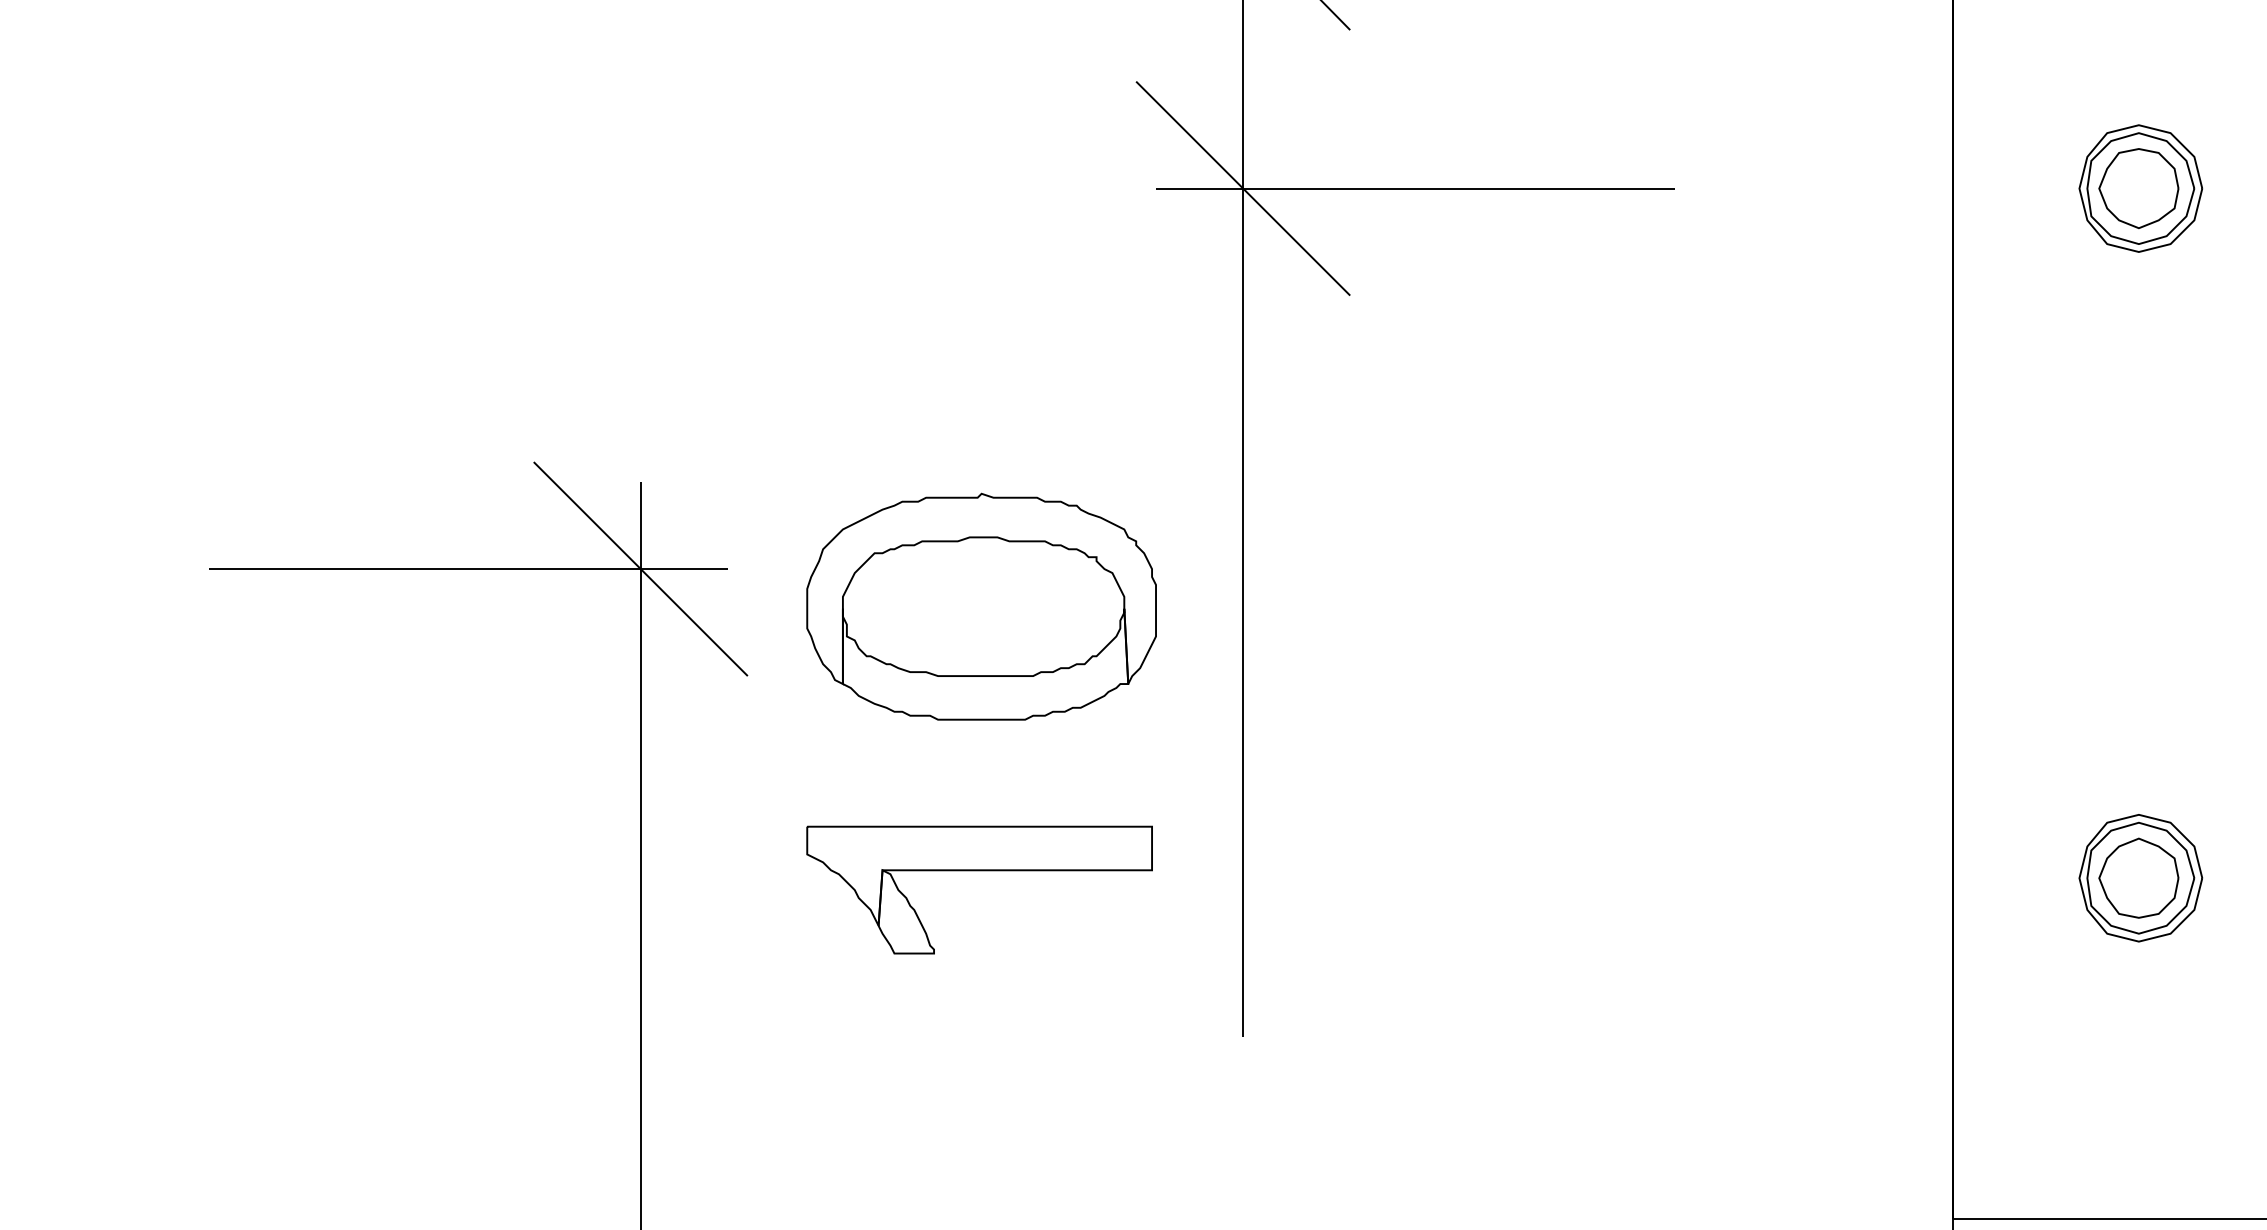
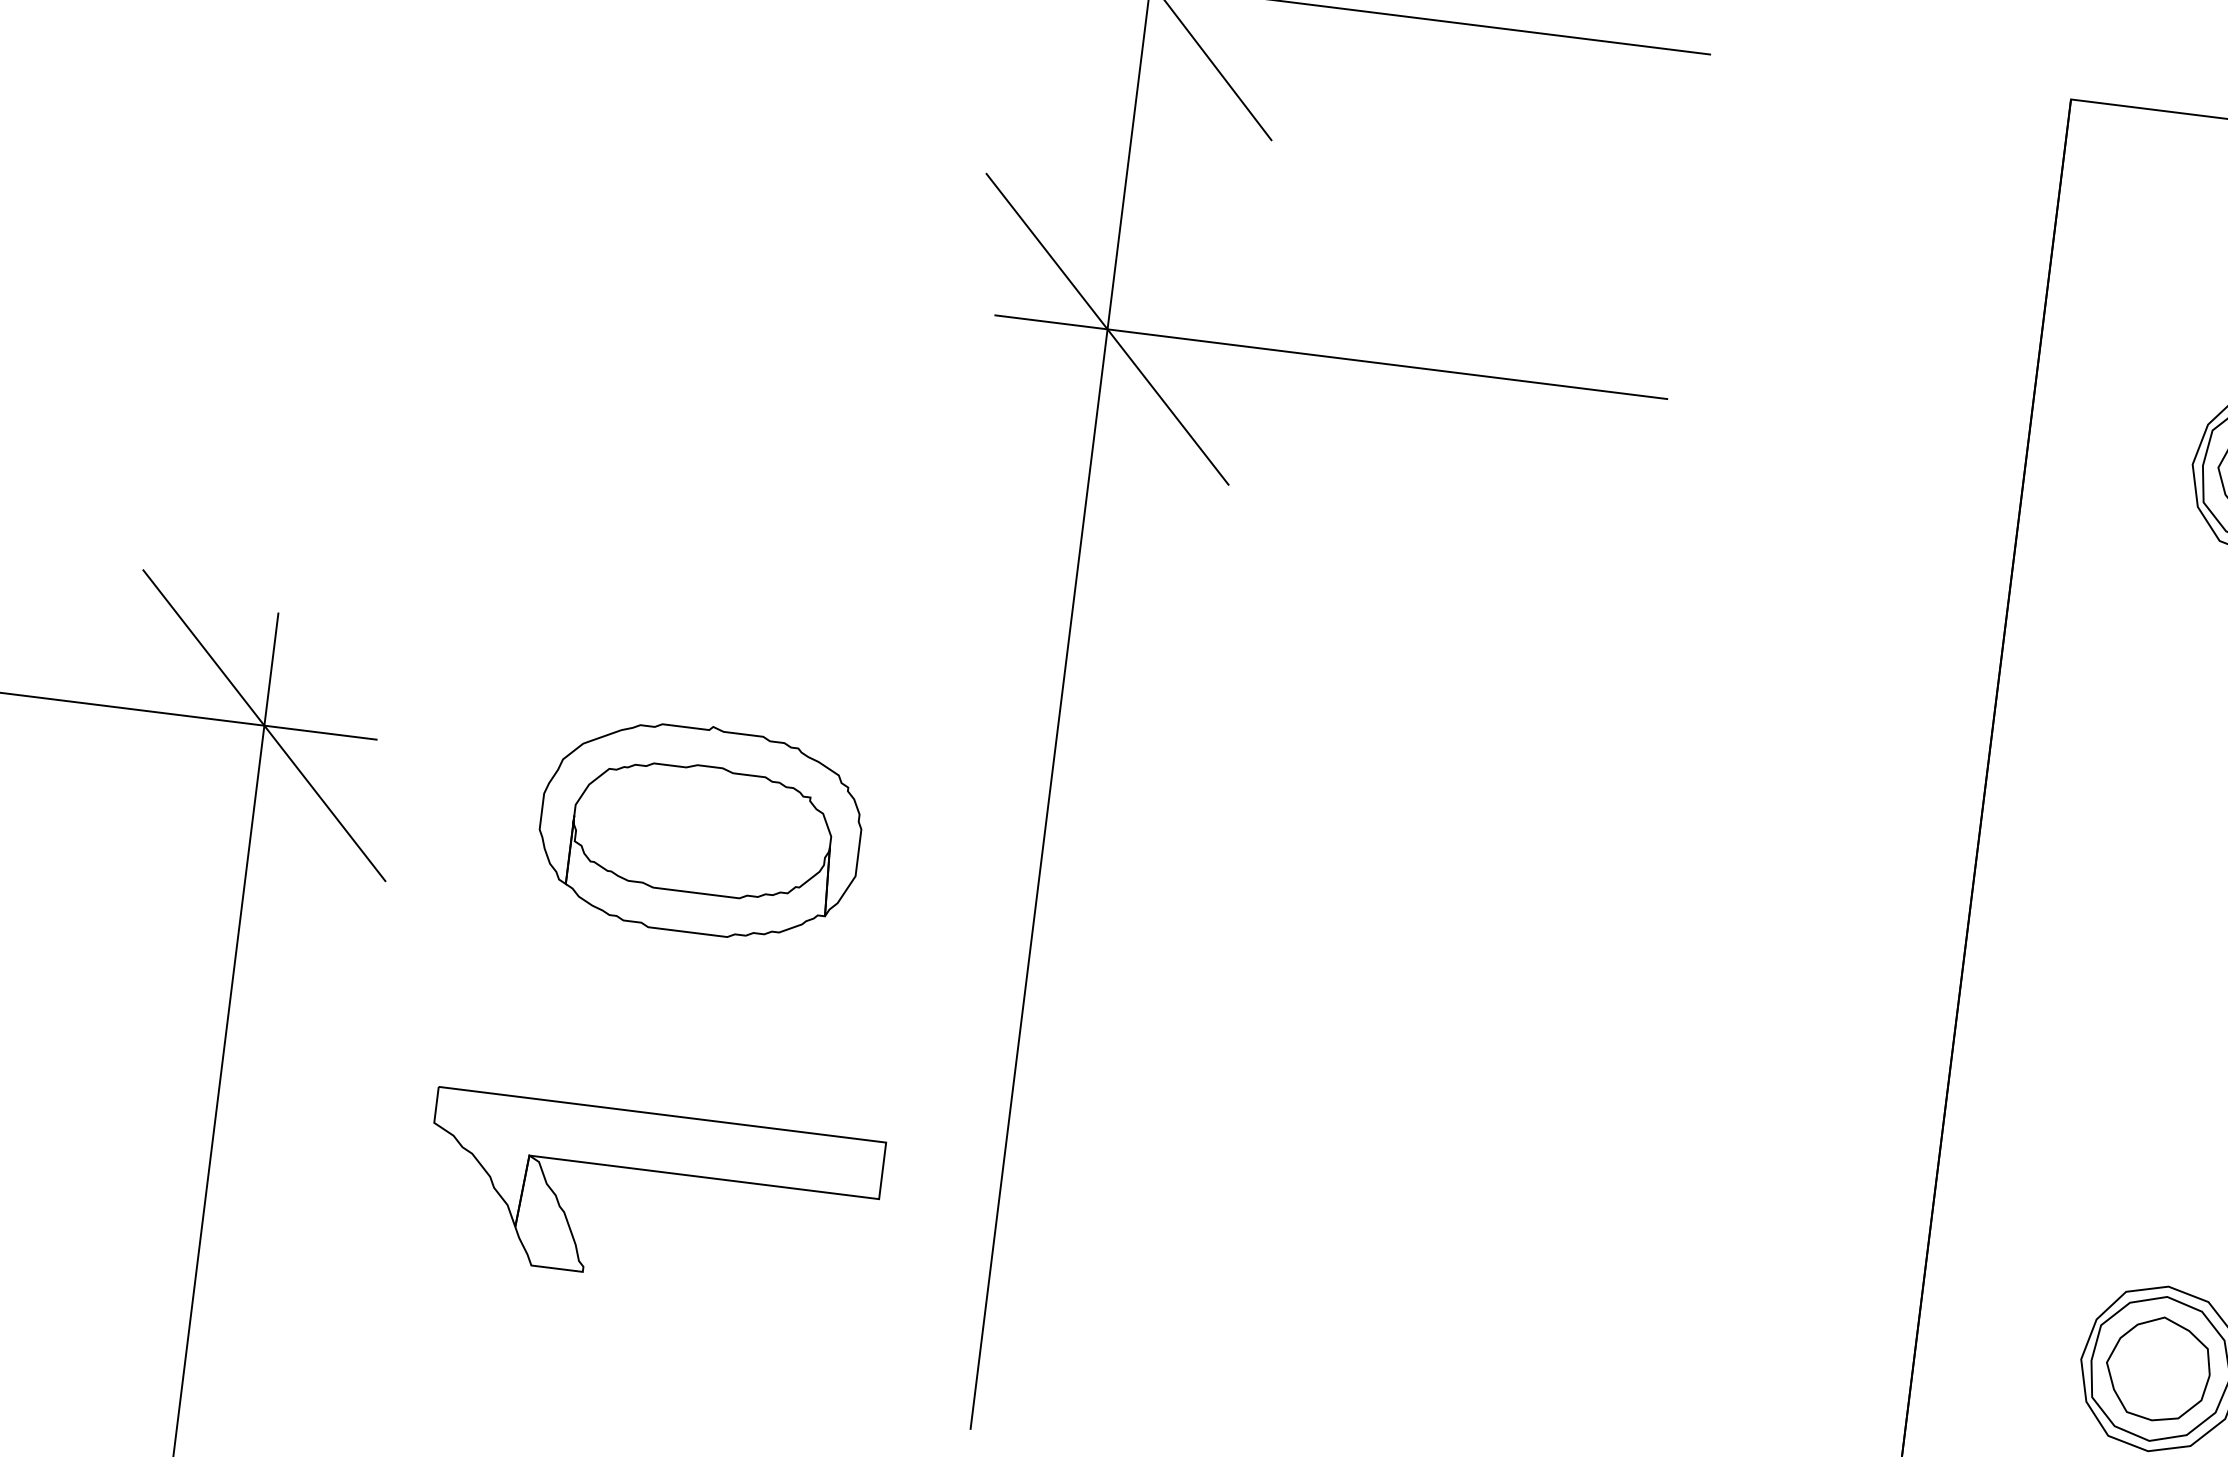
part: (981, 606) -> (700, 829), size x0.7

